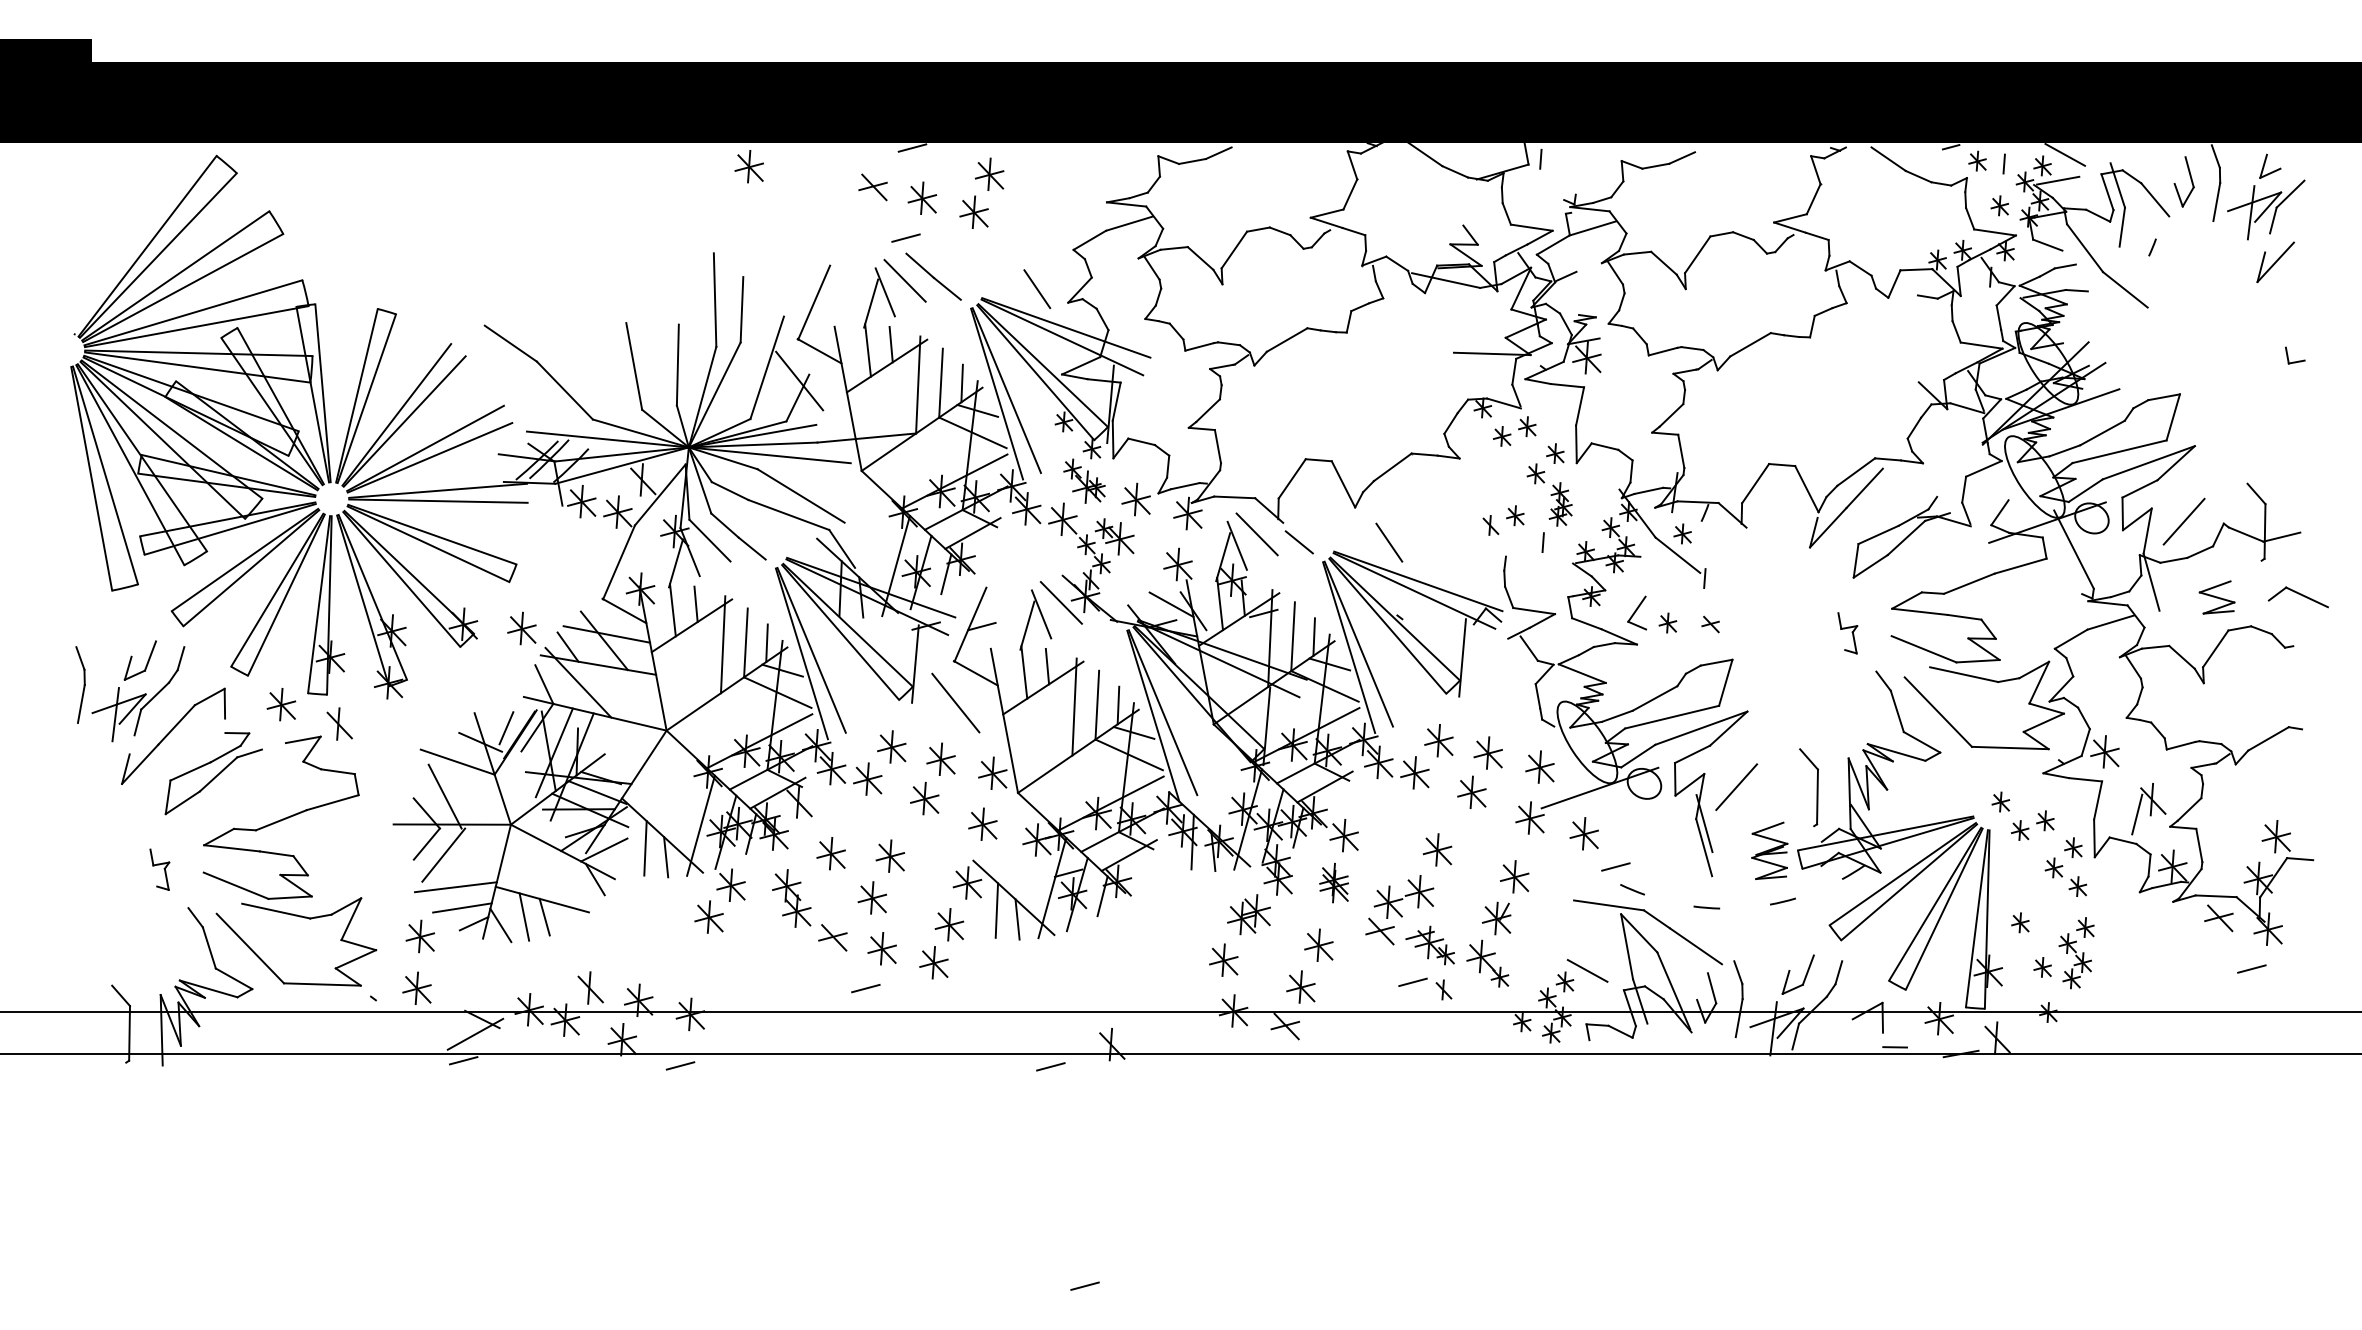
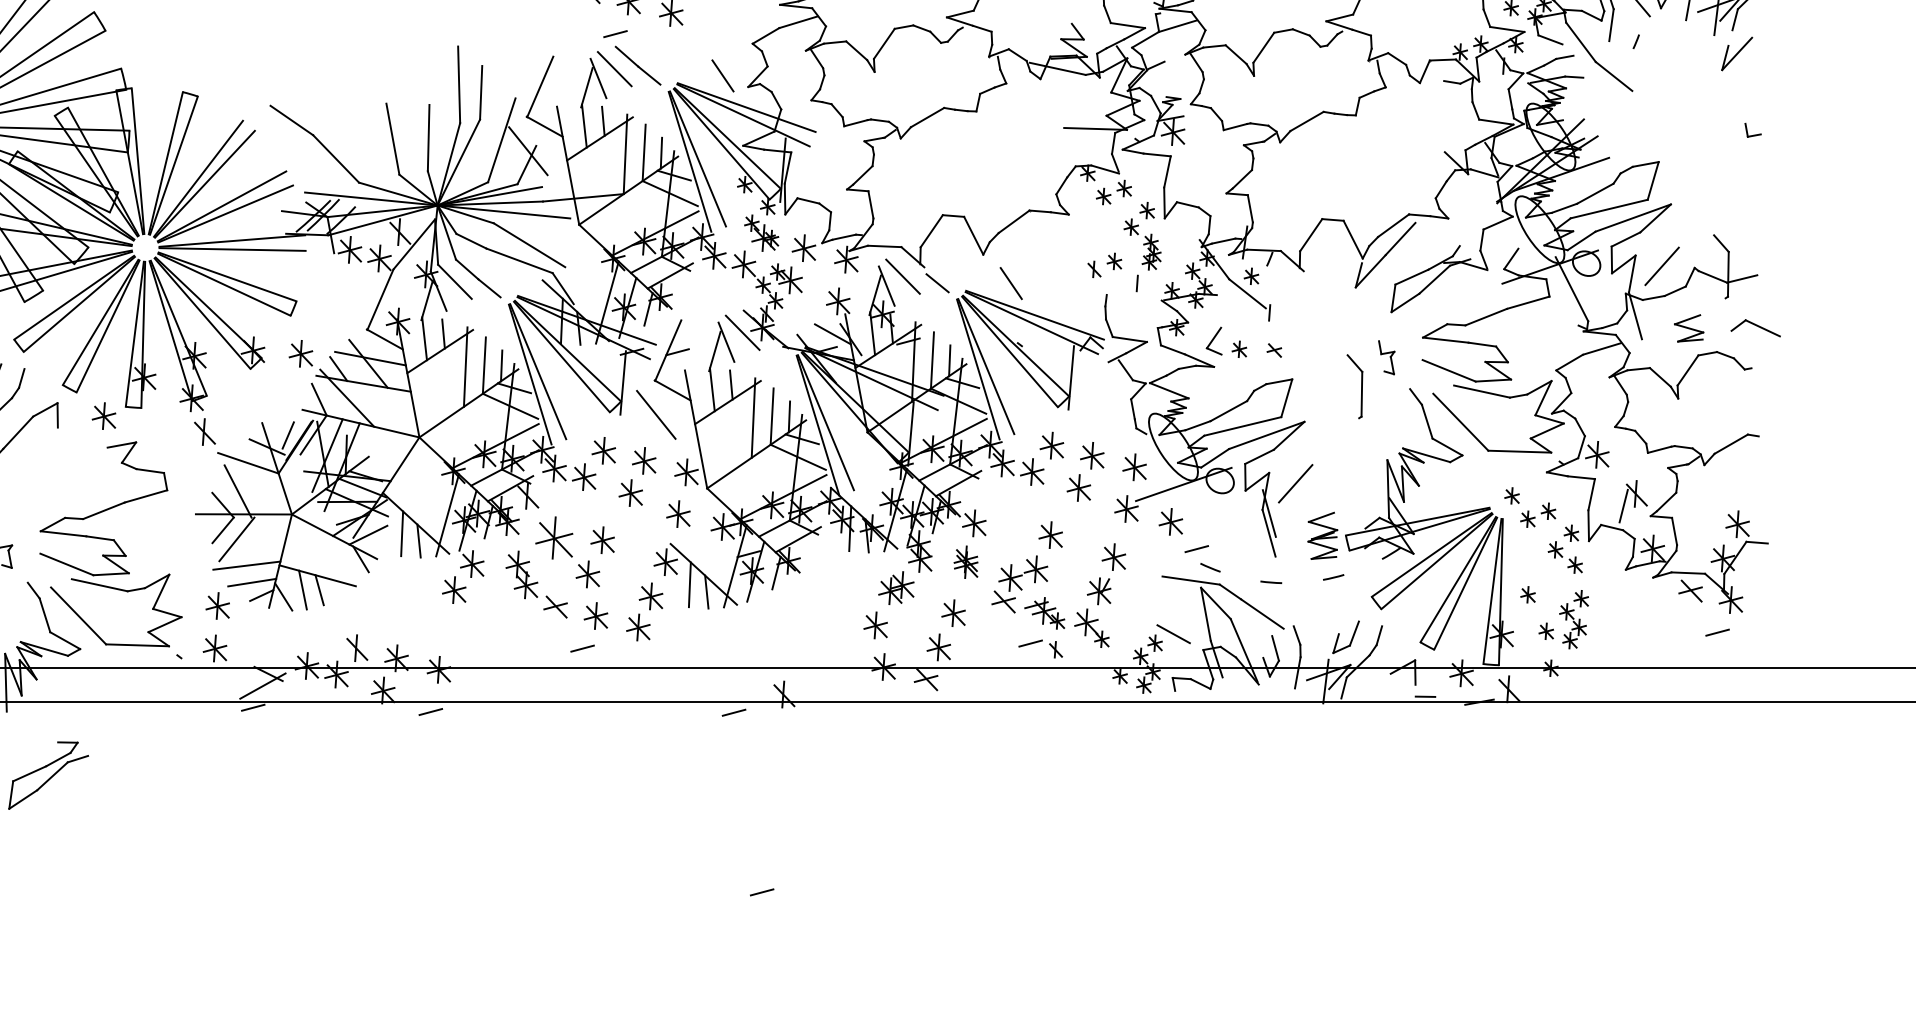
part: (339, 723) -> (204, 431), moved
part: (213, 773) -> (48, 775), moved
part: (1816, 787) -> (1361, 386), moved
part: (830, 853) -> (553, 538), size x1.6

